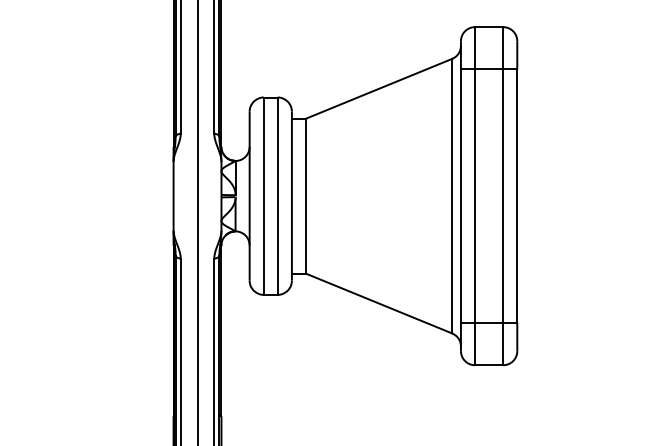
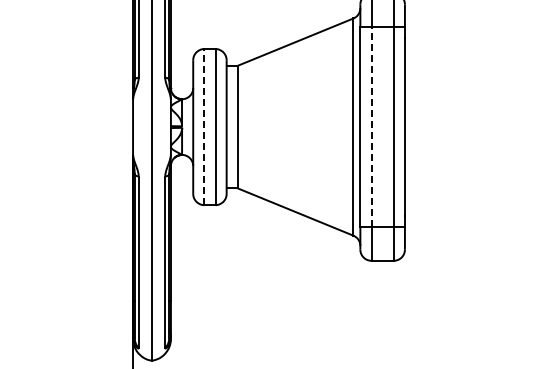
line: (475, 195) -> (371, 126), solid -> dashed
line: (263, 196) -> (204, 127), solid -> dashed

